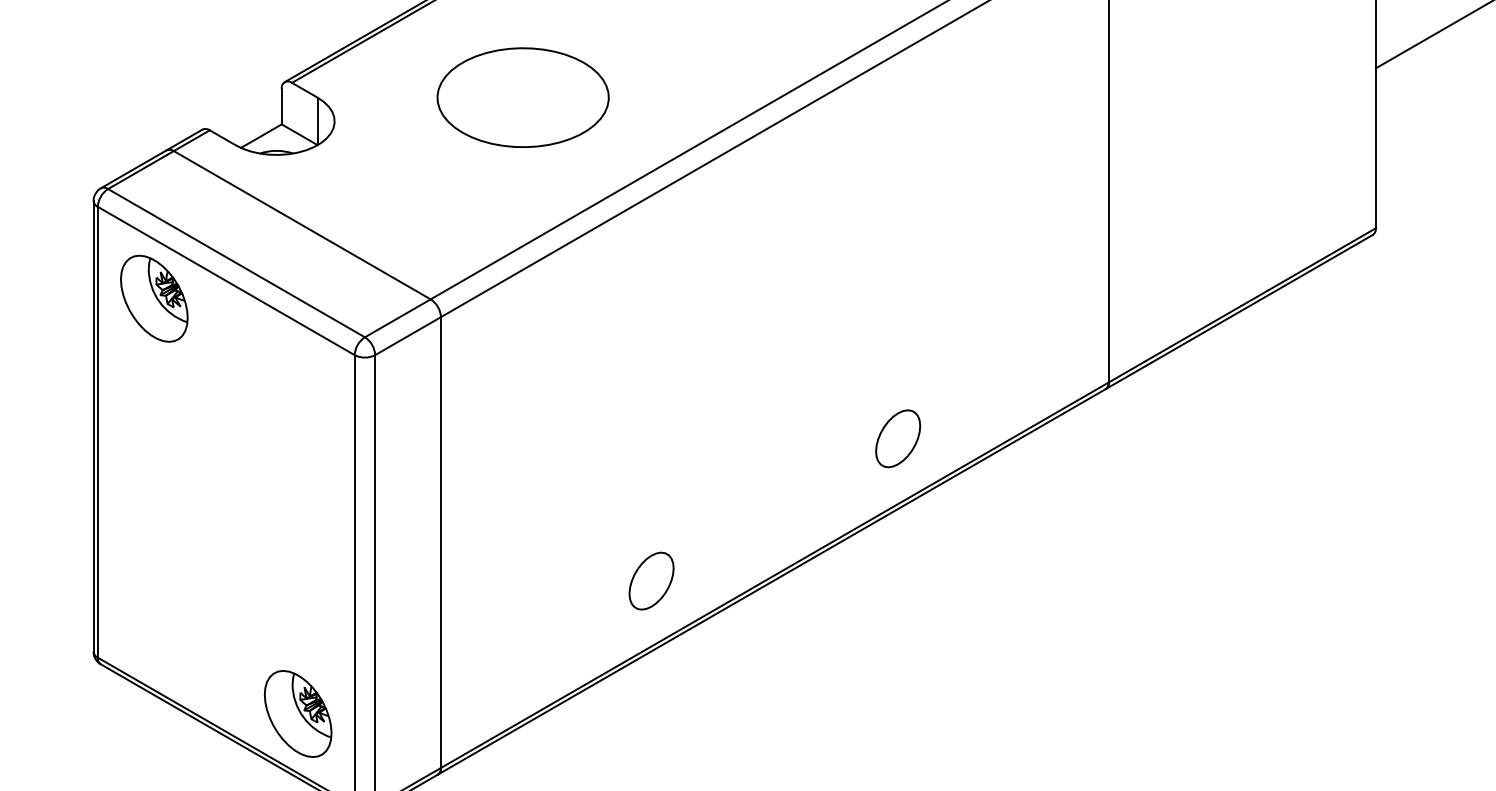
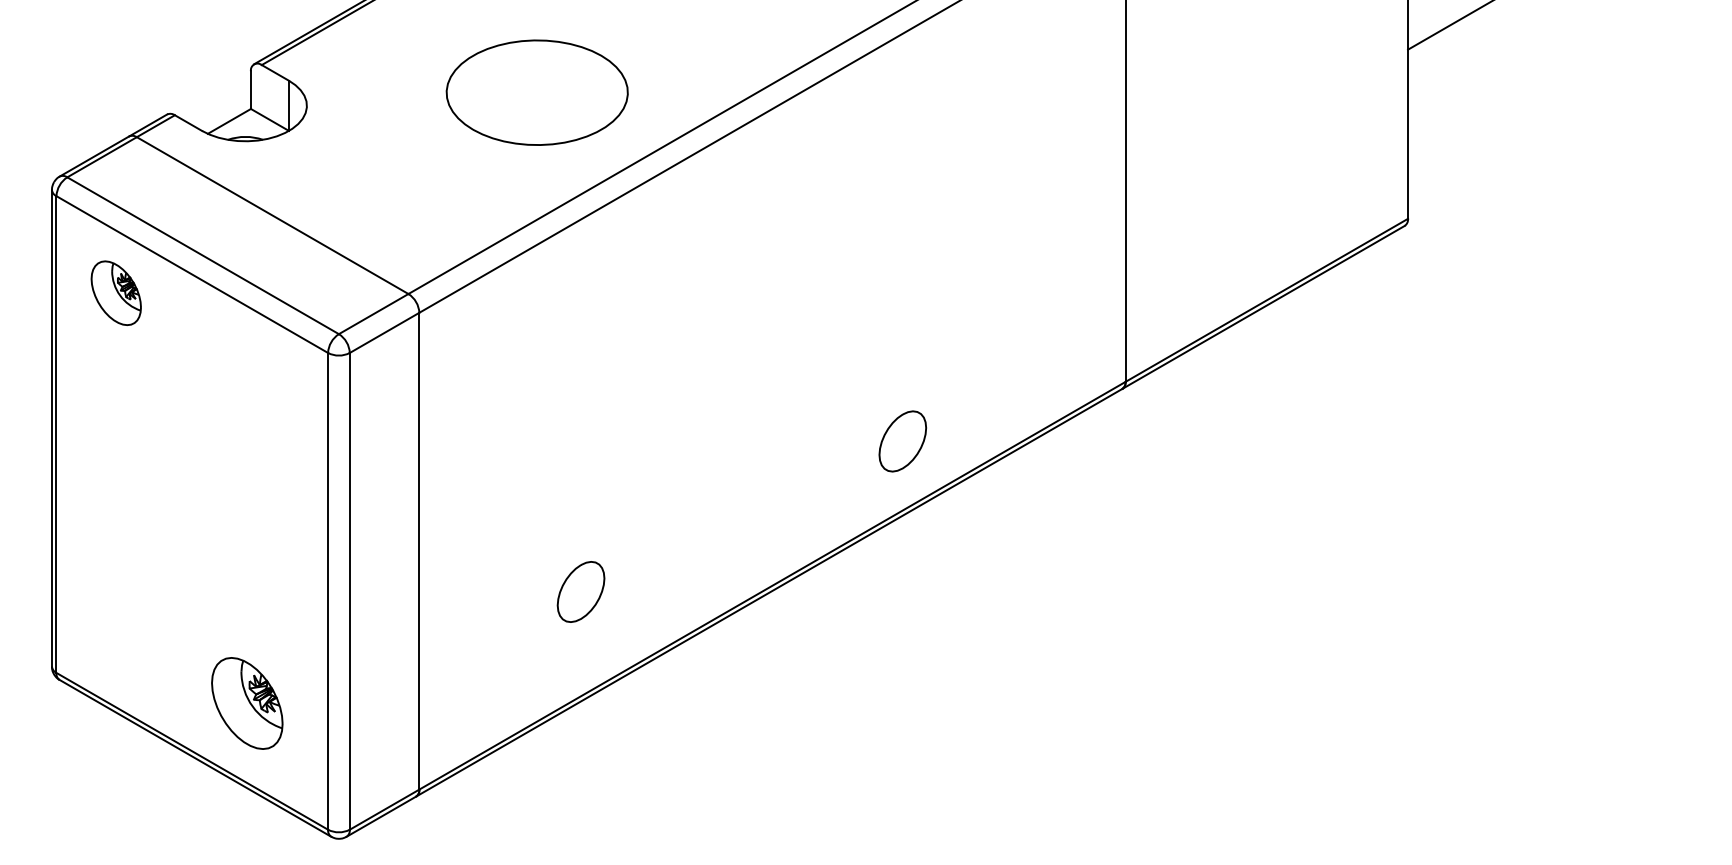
part: (522, 97) -> (536, 92), moved
part: (154, 297) -> (116, 292), size x0.7
part: (651, 580) -> (580, 591), moved
part: (298, 714) -> (247, 703), moved

